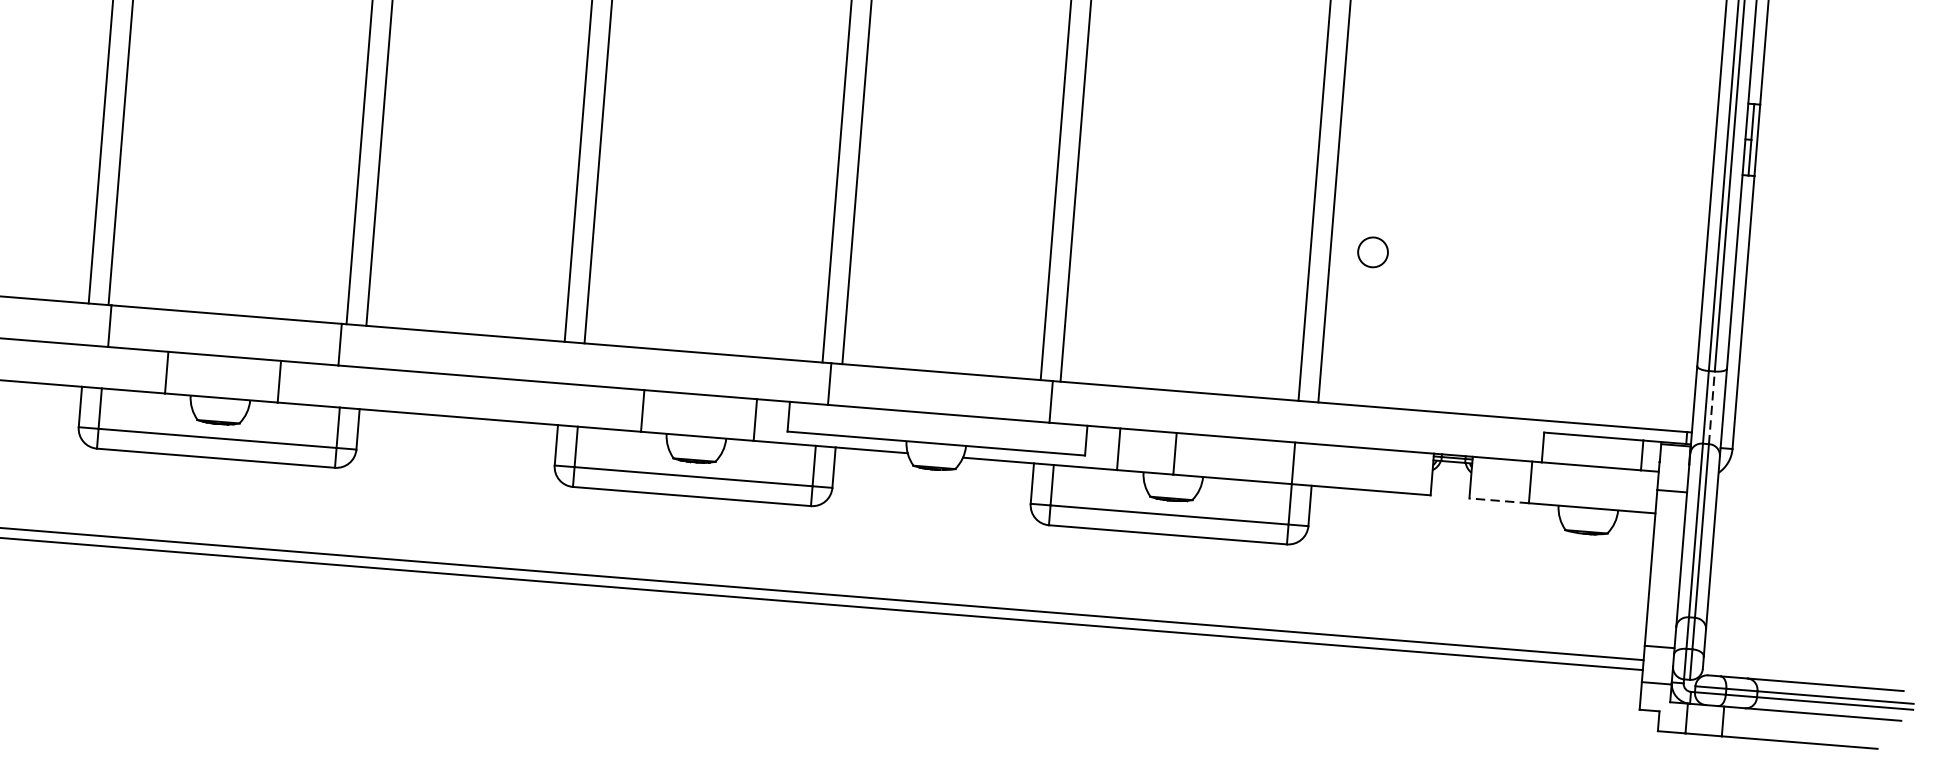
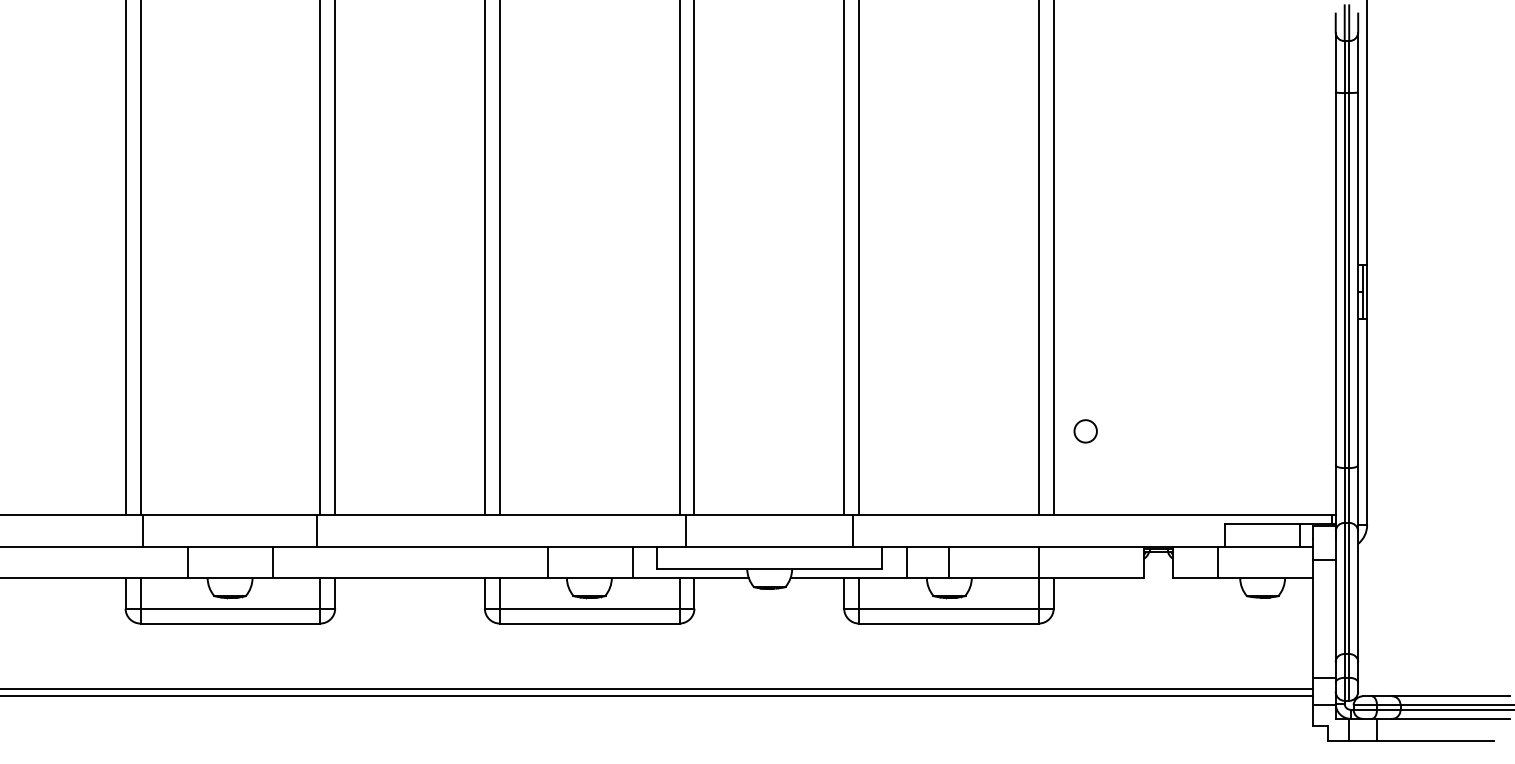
circle: (1372, 252) -> (1085, 431), moved
line: (1712, 407) -> (1349, 495), dashed -> solid
line: (1498, 501) -> (1194, 578), dashed -> solid

